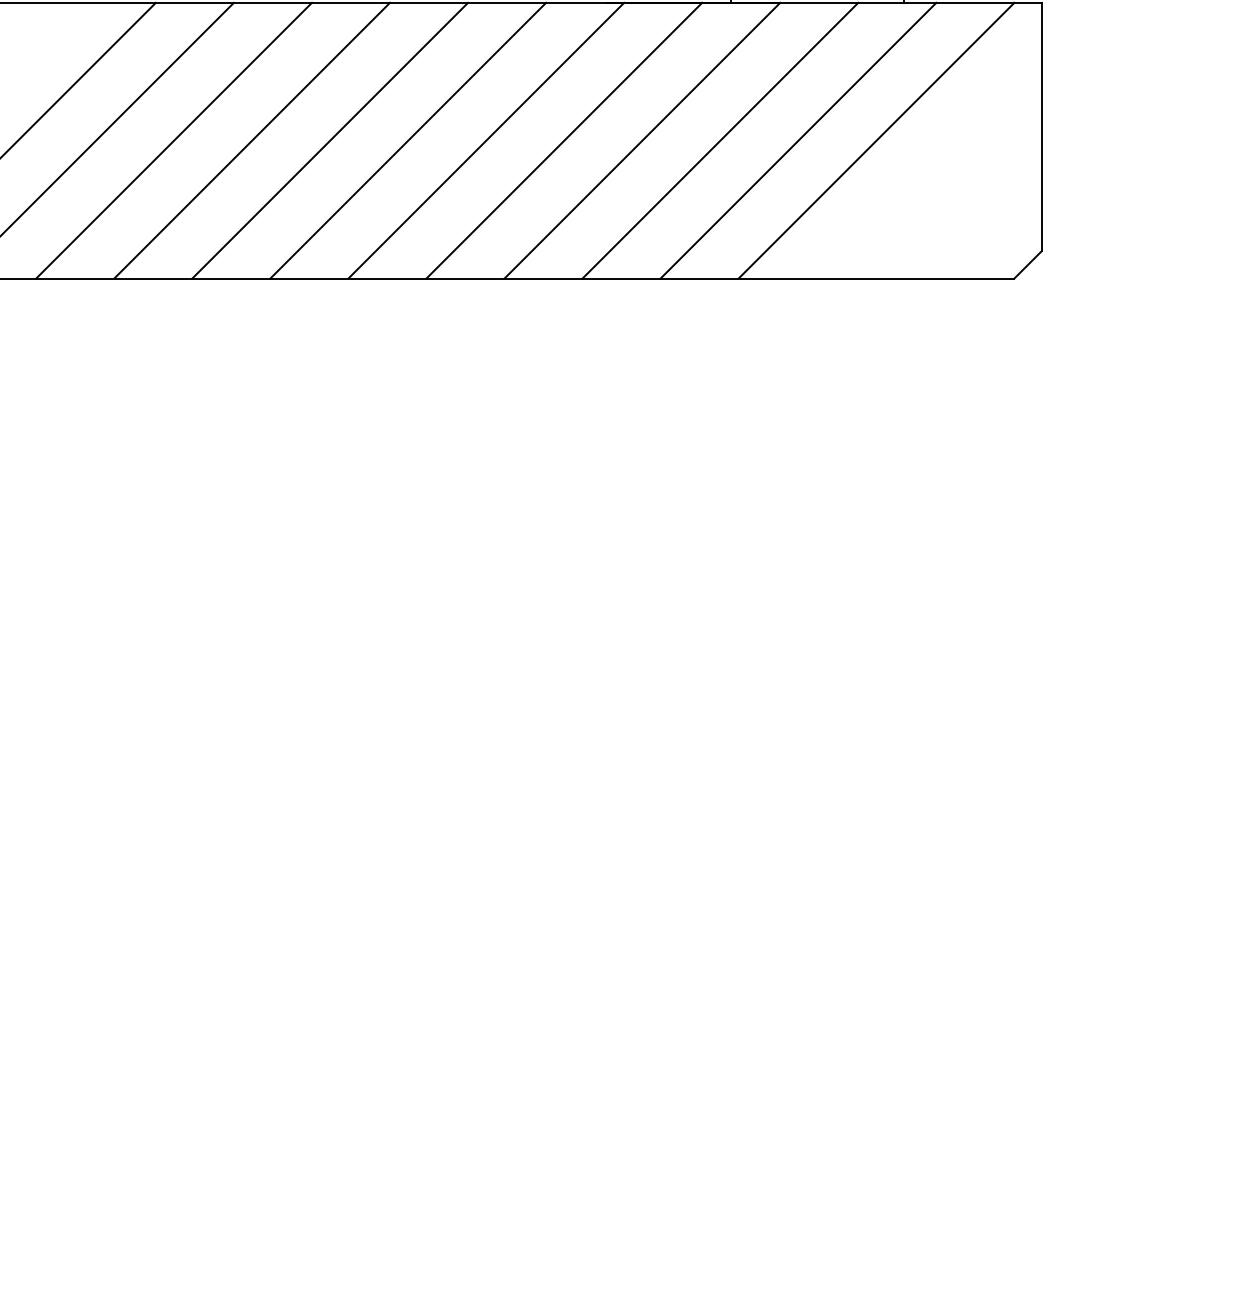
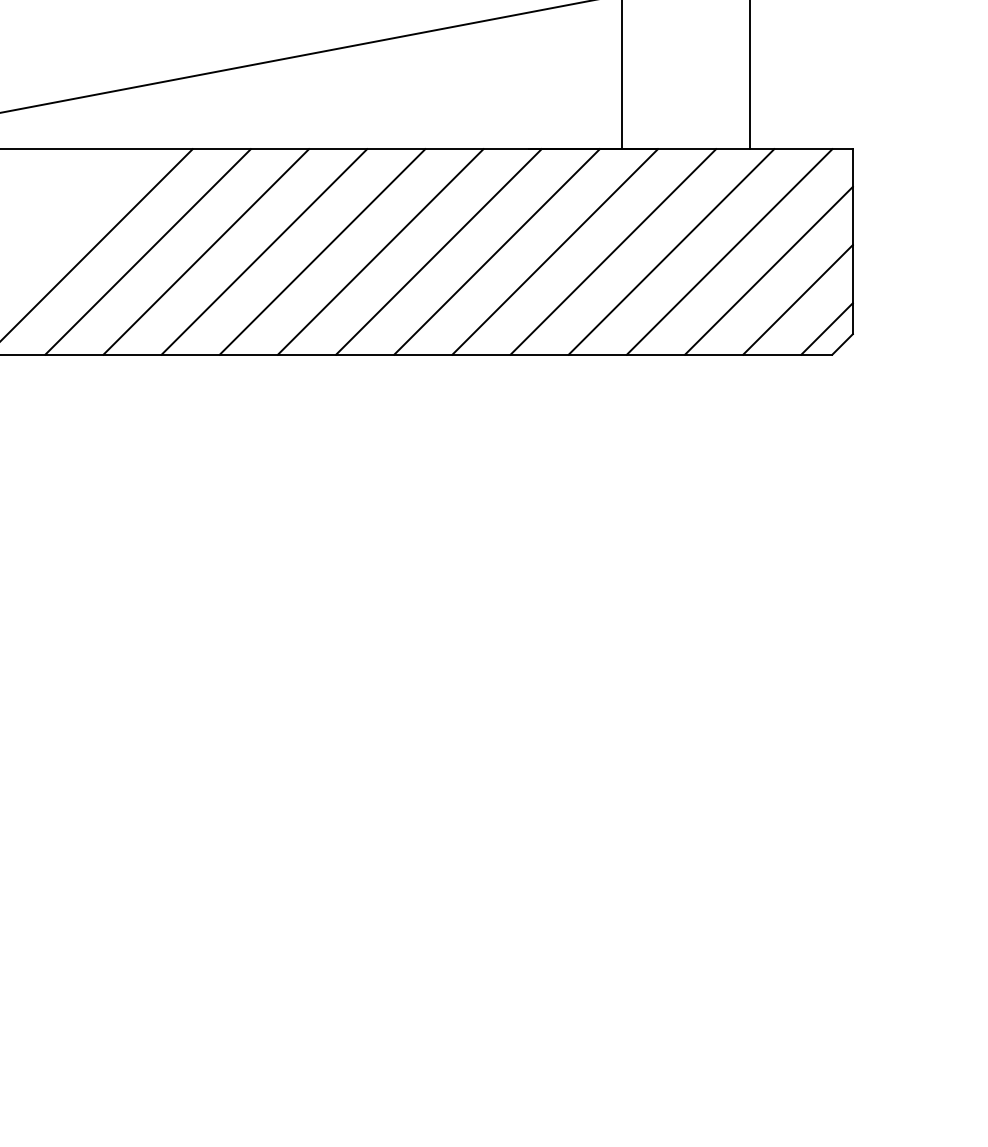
line: (928, 165) -> (768, 270), added
line: (967, 204) -> (797, 299), added
line: (1006, 243) -> (826, 328), added

